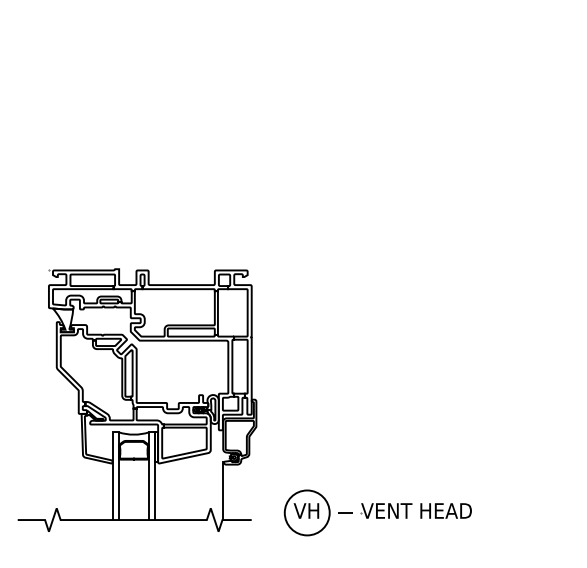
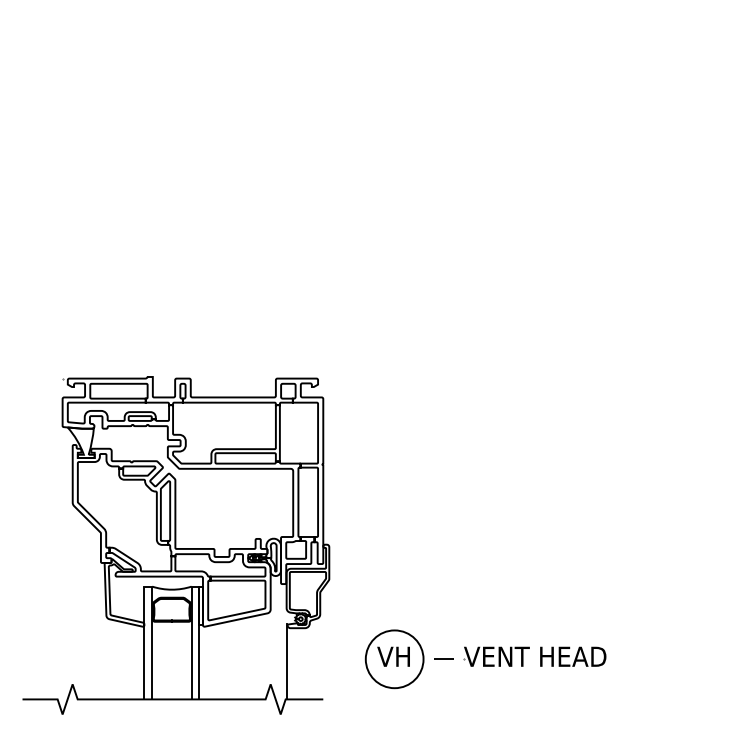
part: (137, 400) -> (176, 545), moved

